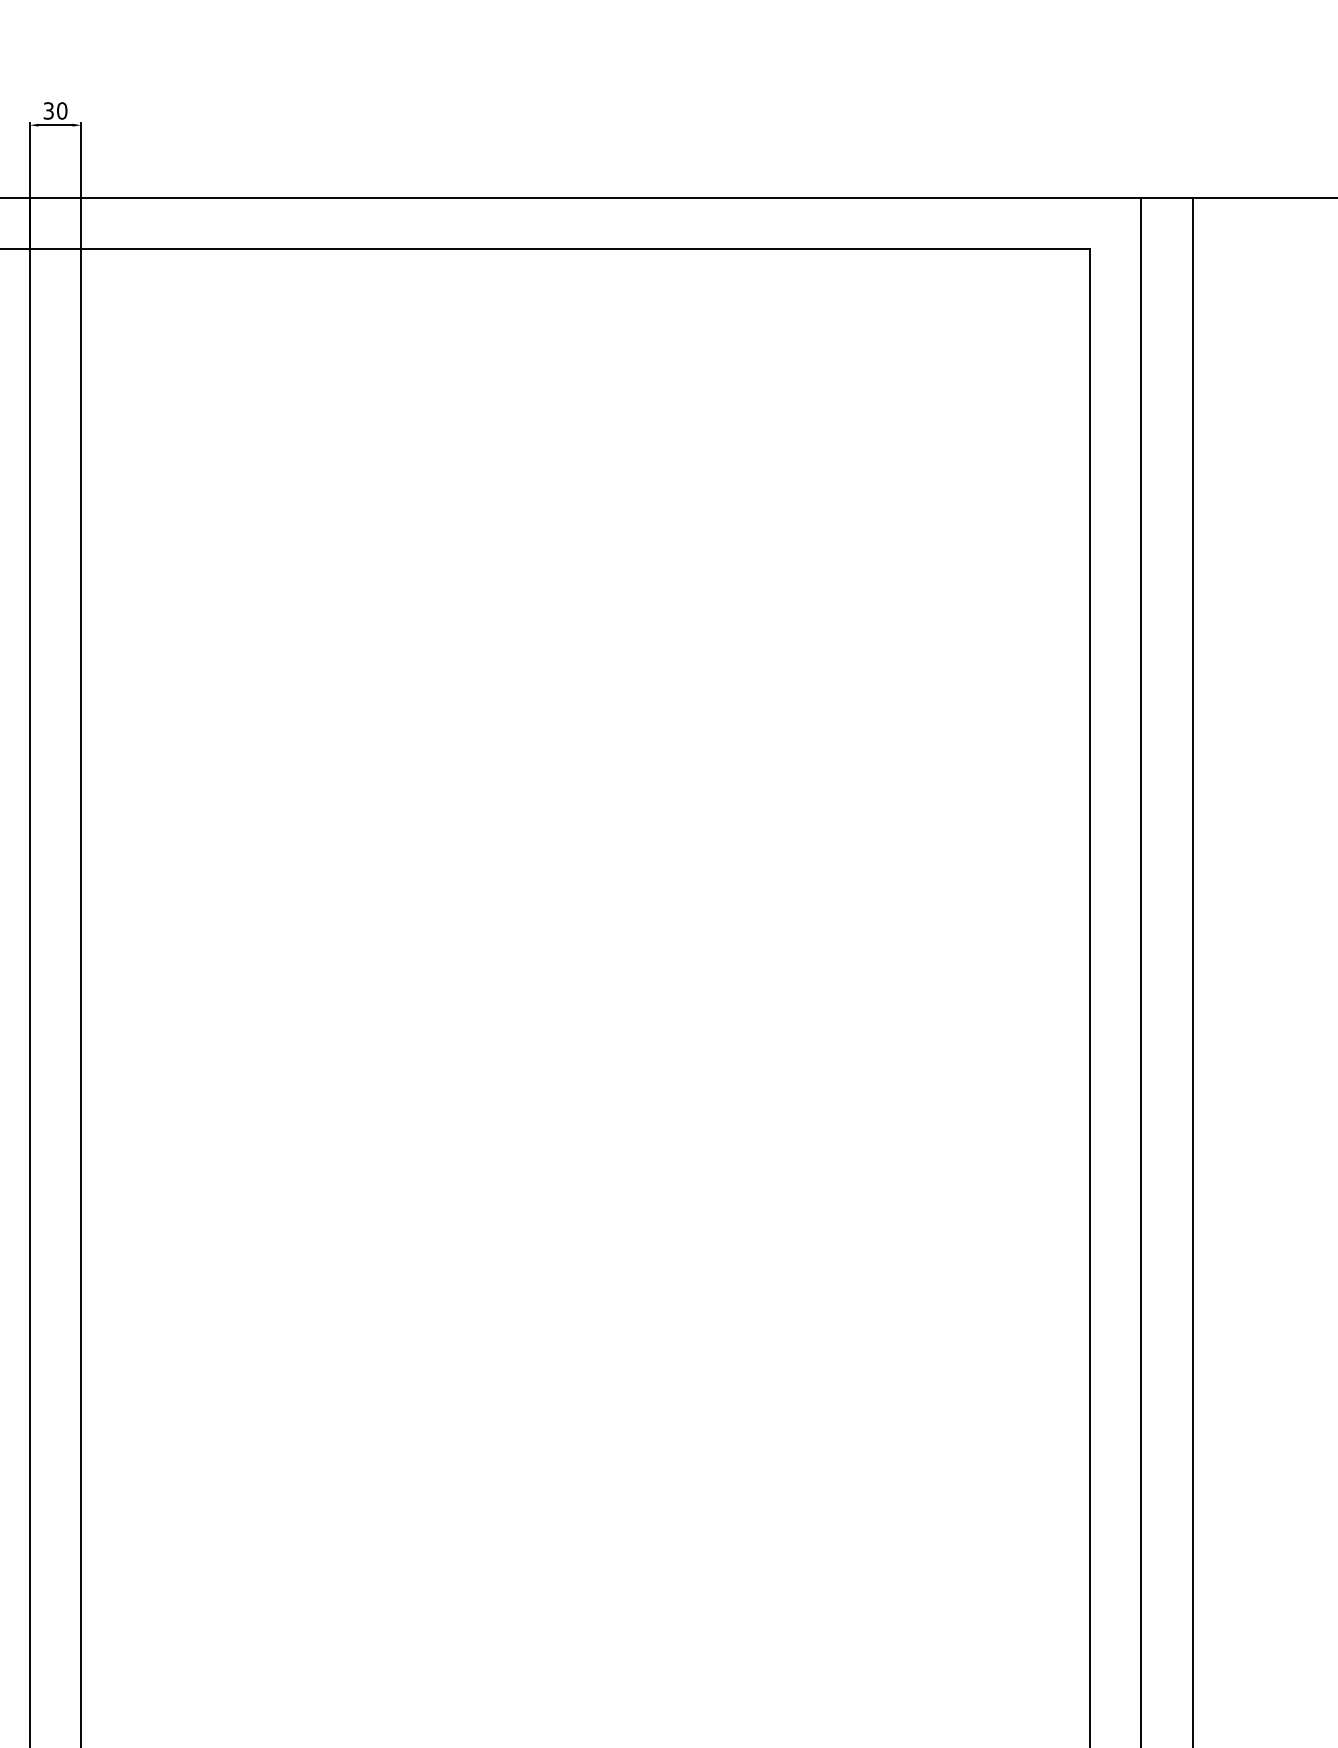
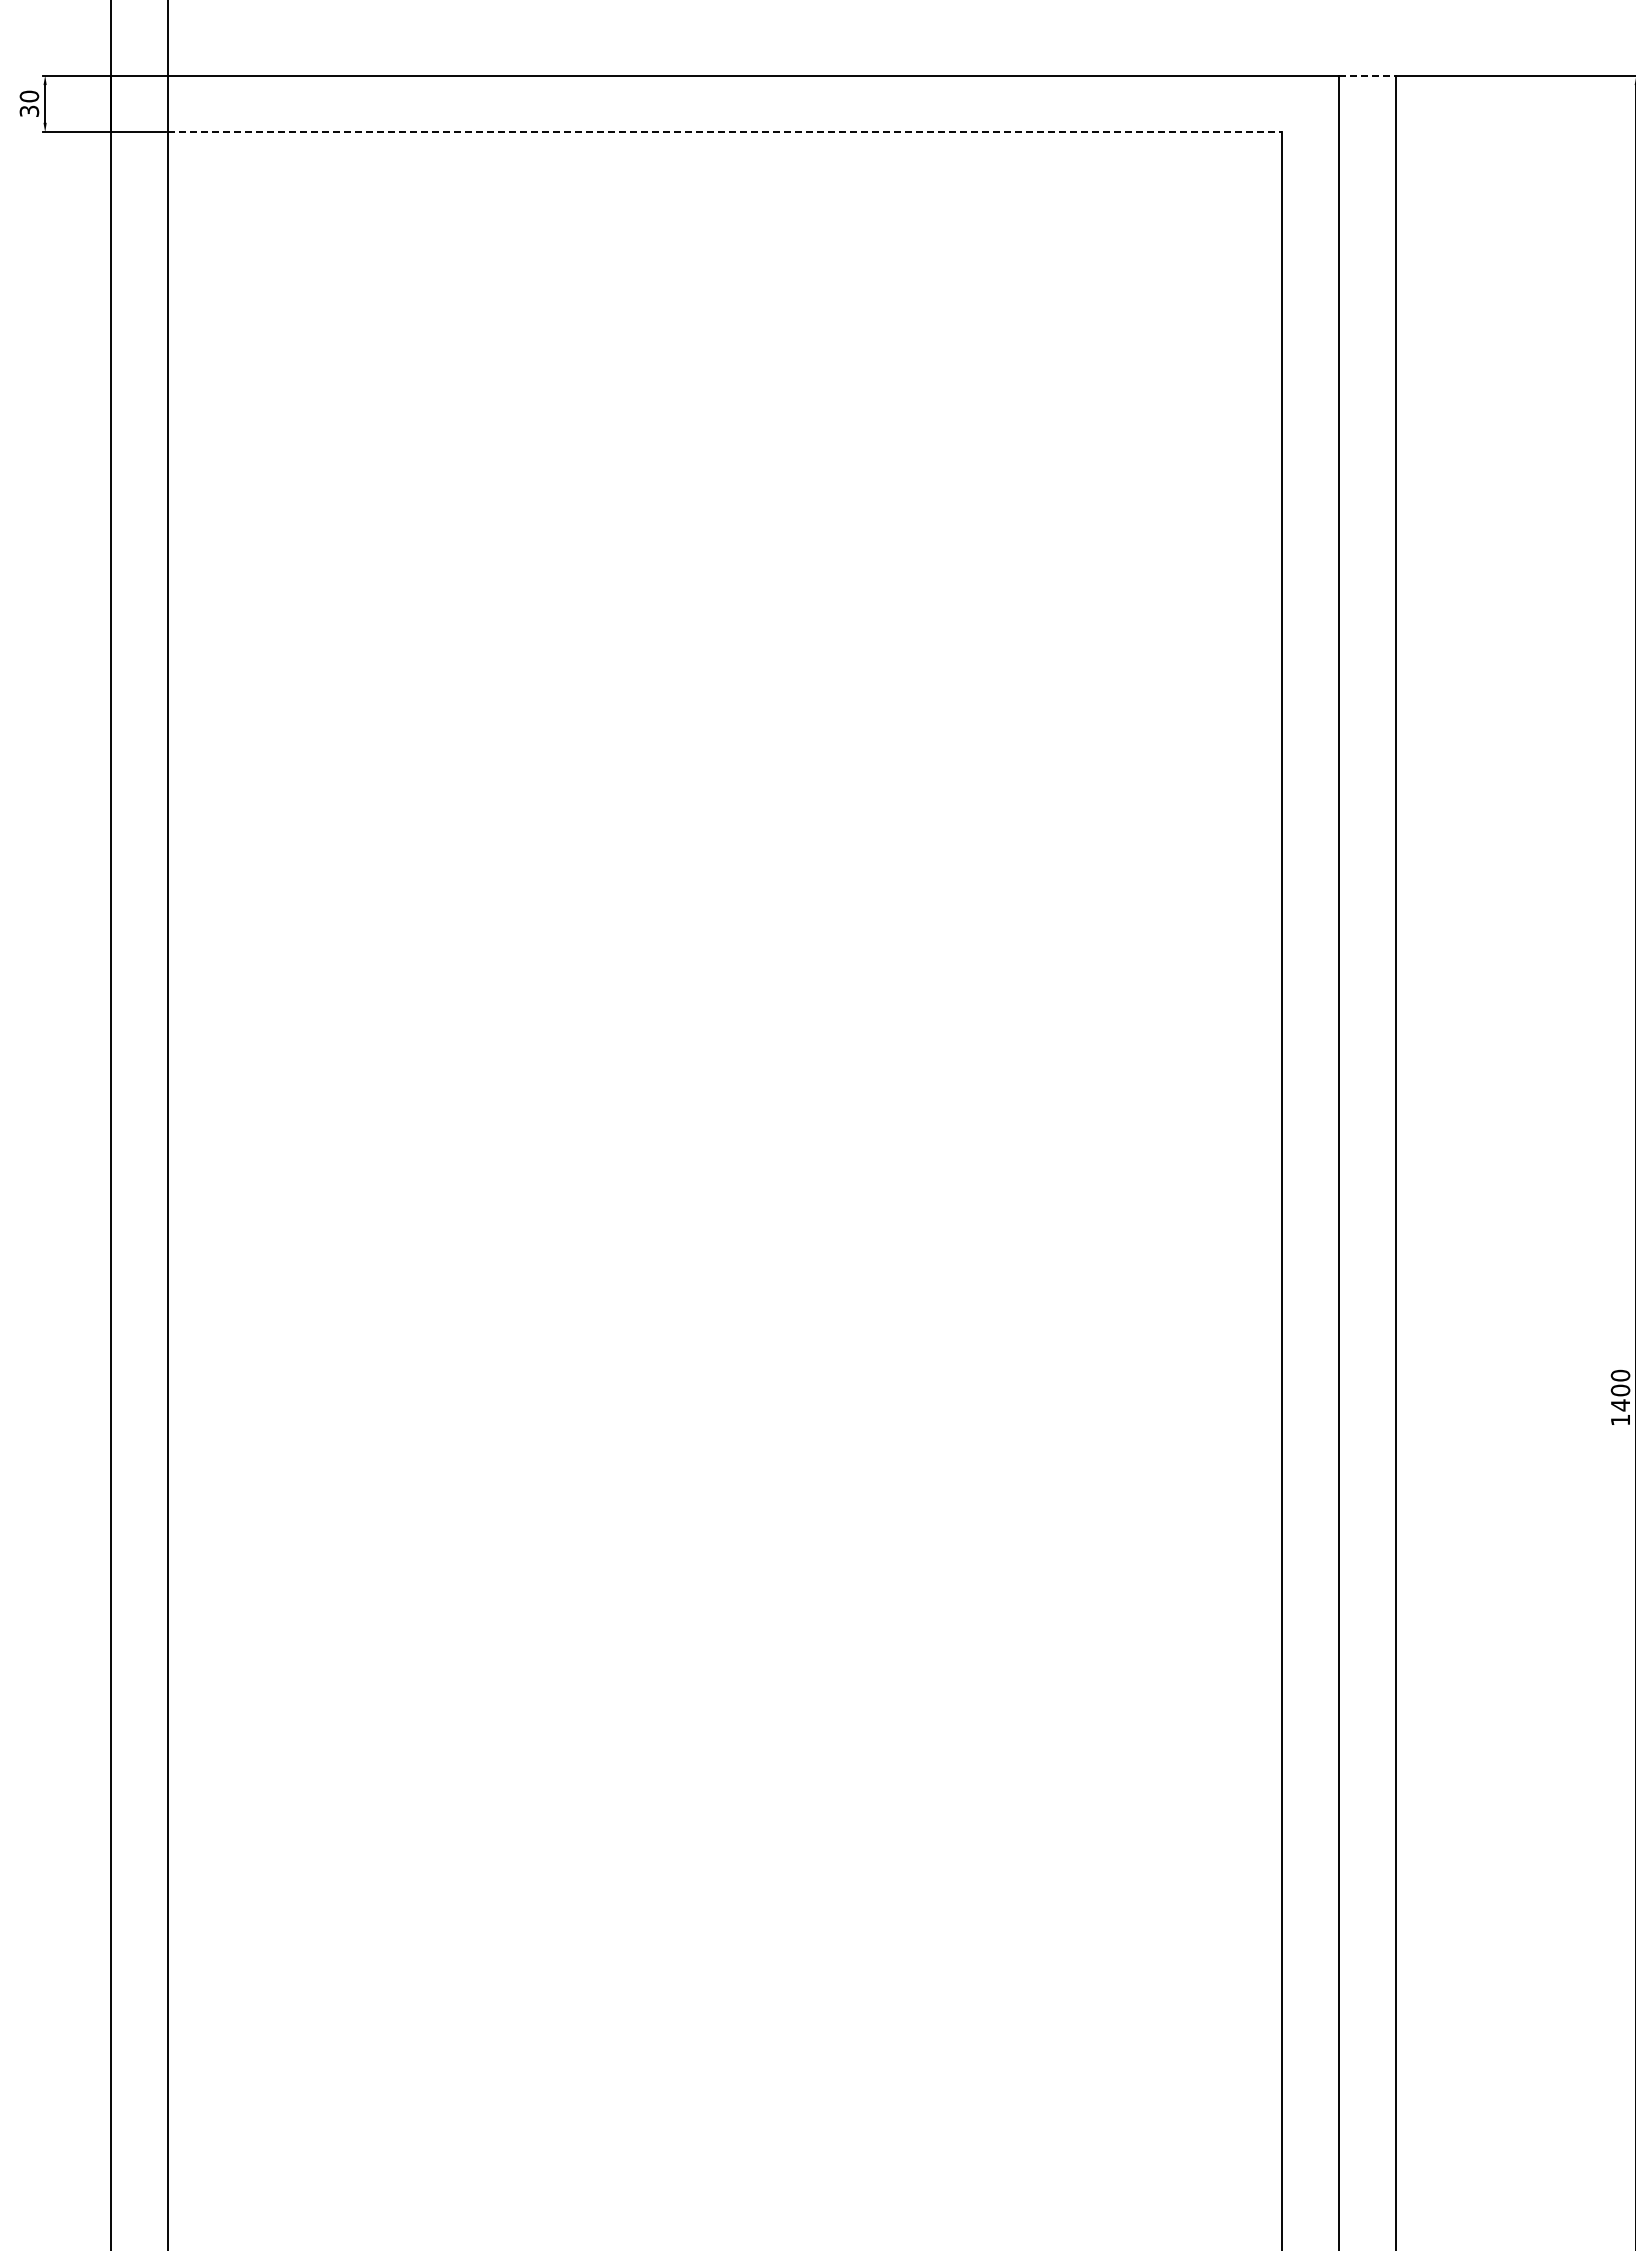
line: (1167, 197) -> (1367, 75), solid -> dashed
line: (586, 249) -> (725, 132), solid -> dashed

